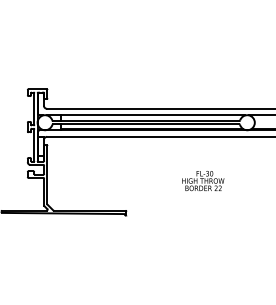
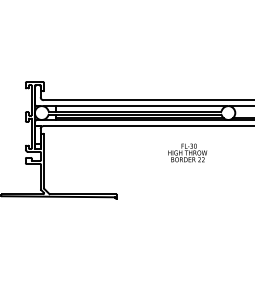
text: (203, 181) -> (187, 153), moved

